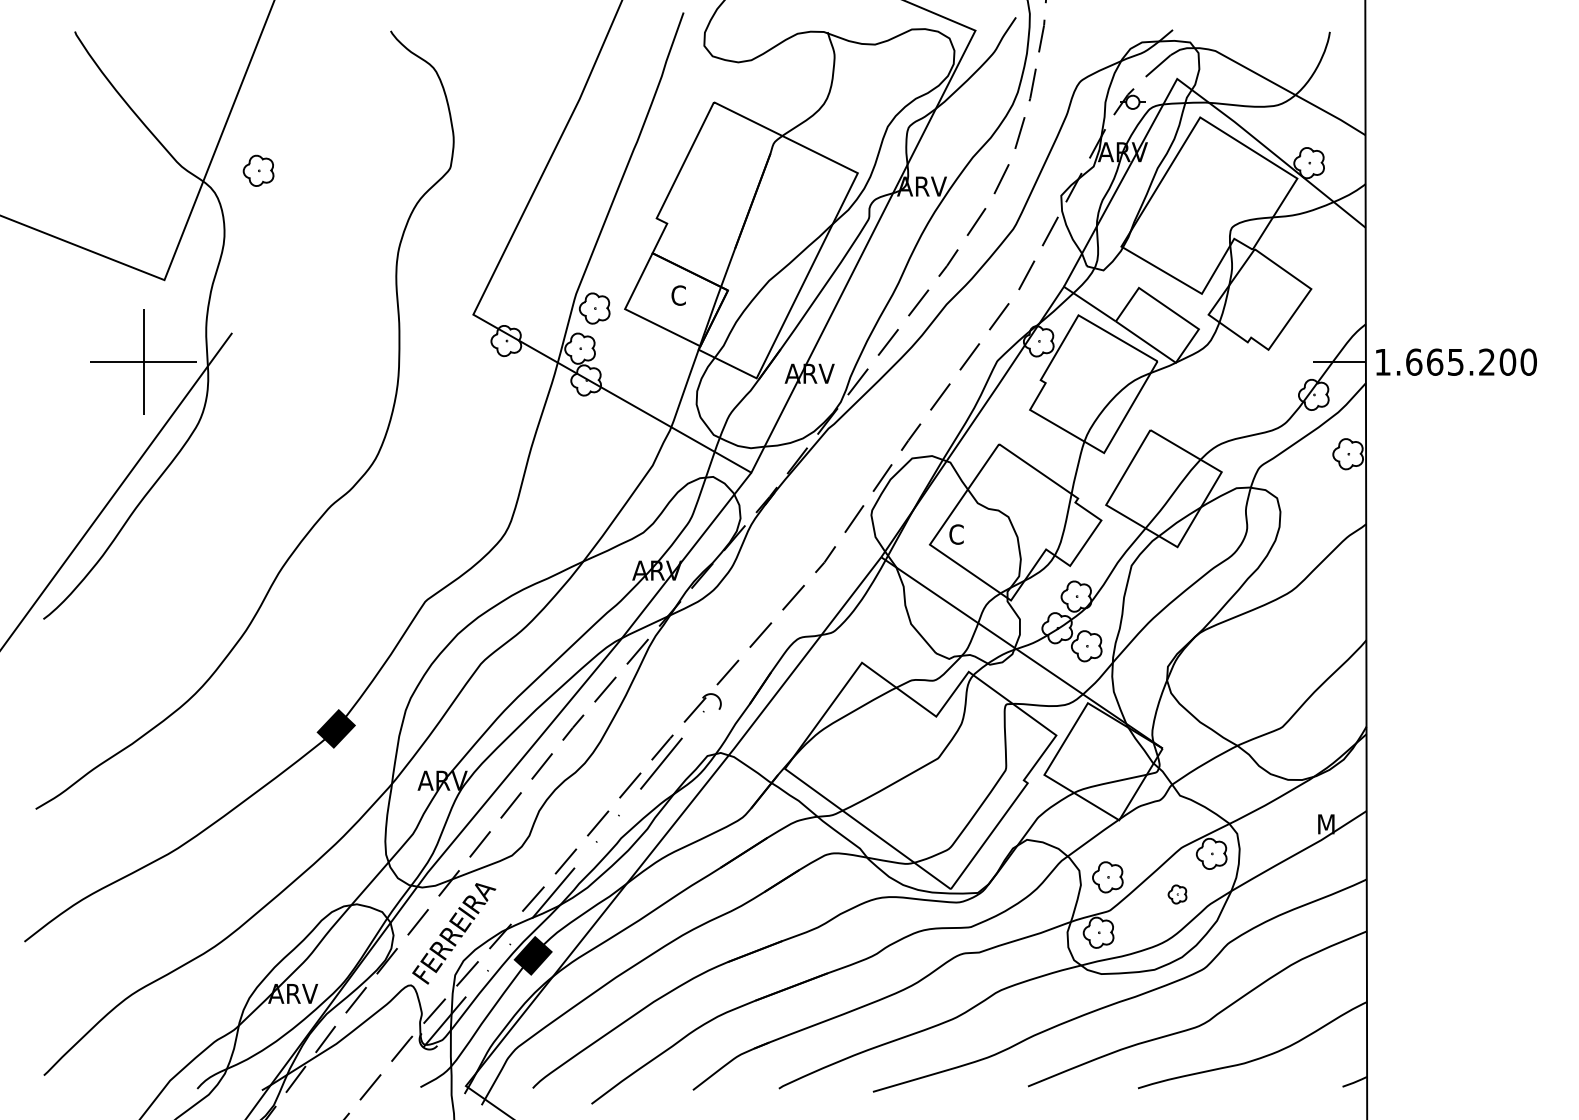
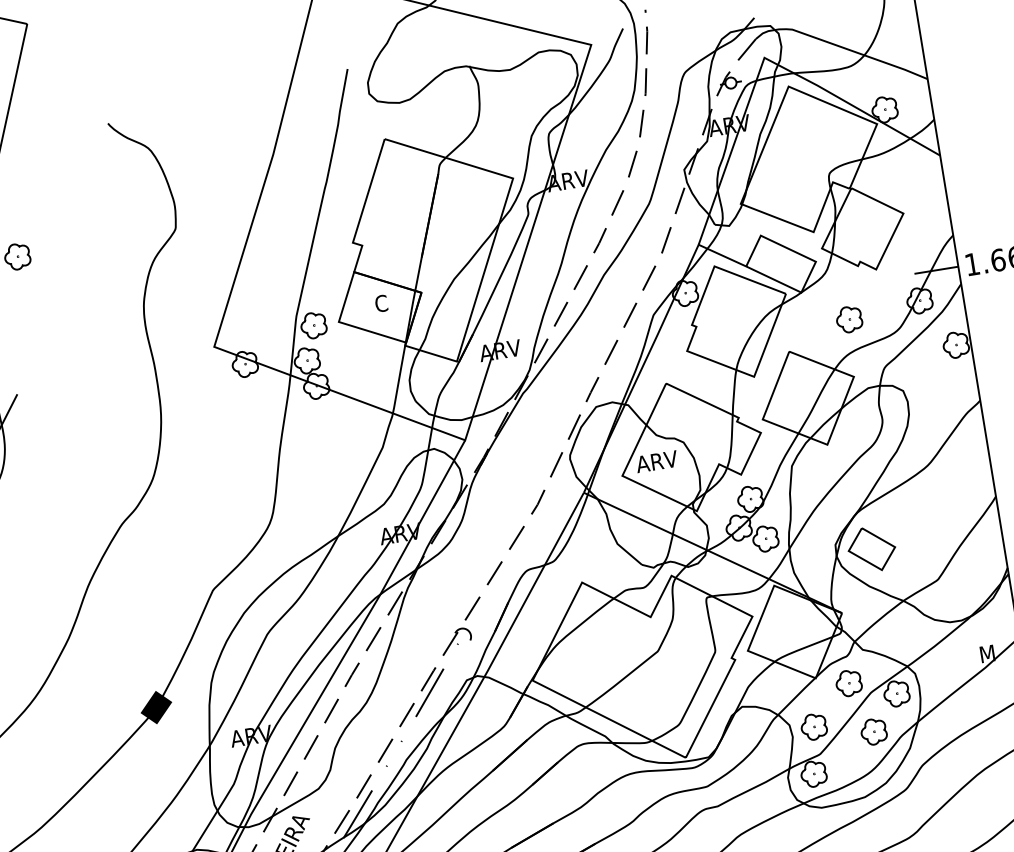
part: (1227, 403) -> (849, 319), added
text: (973, 534) -> (657, 461), C -> ARV
part: (1209, 678) -> (871, 549), added
part: (1157, 832) -> (849, 683), added
part: (1177, 894) -> (873, 731), size x1.67

